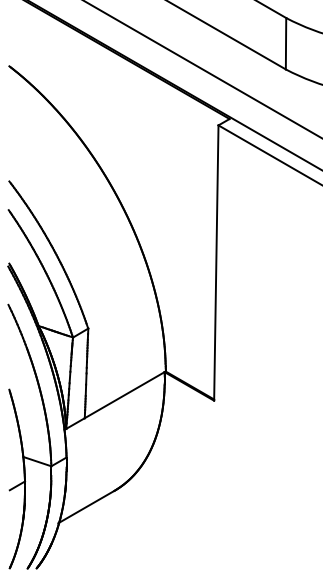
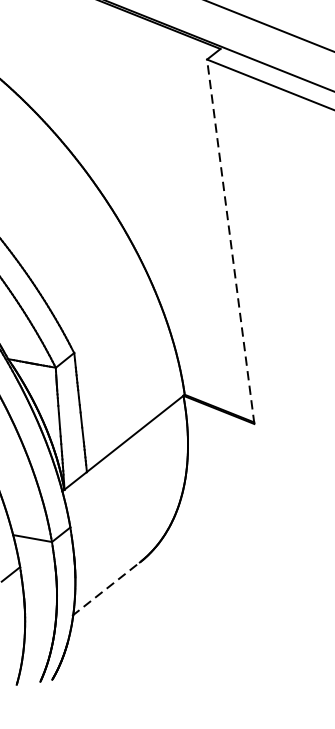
line: (216, 263) -> (231, 242), solid -> dashed
line: (86, 506) -> (106, 588), solid -> dashed

